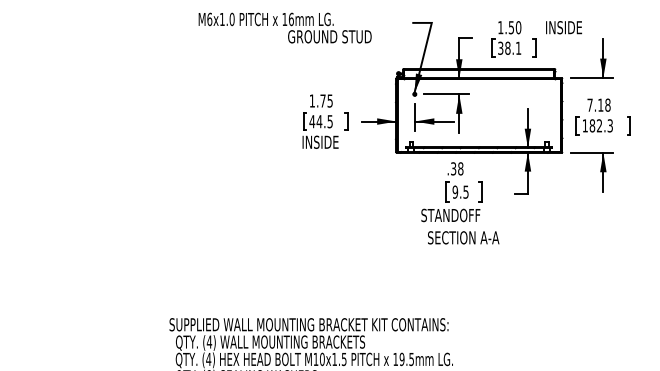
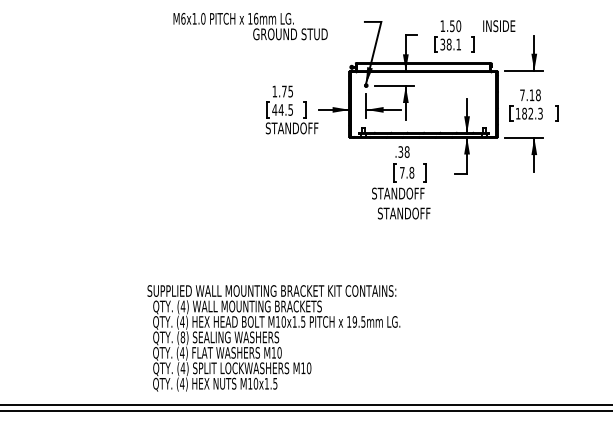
text: (331, 142) -> (291, 128), INSIDE -> STANDOFF
text: (460, 191) -> (406, 172), 9.5 -> 7.8
text: (466, 237) -> (412, 213), SECTION A-A -> STANDOFF

